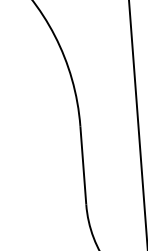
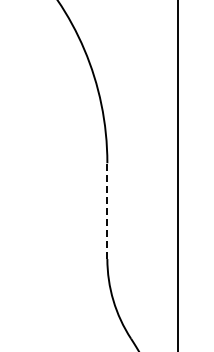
line: (83, 165) -> (107, 211), solid -> dashed

